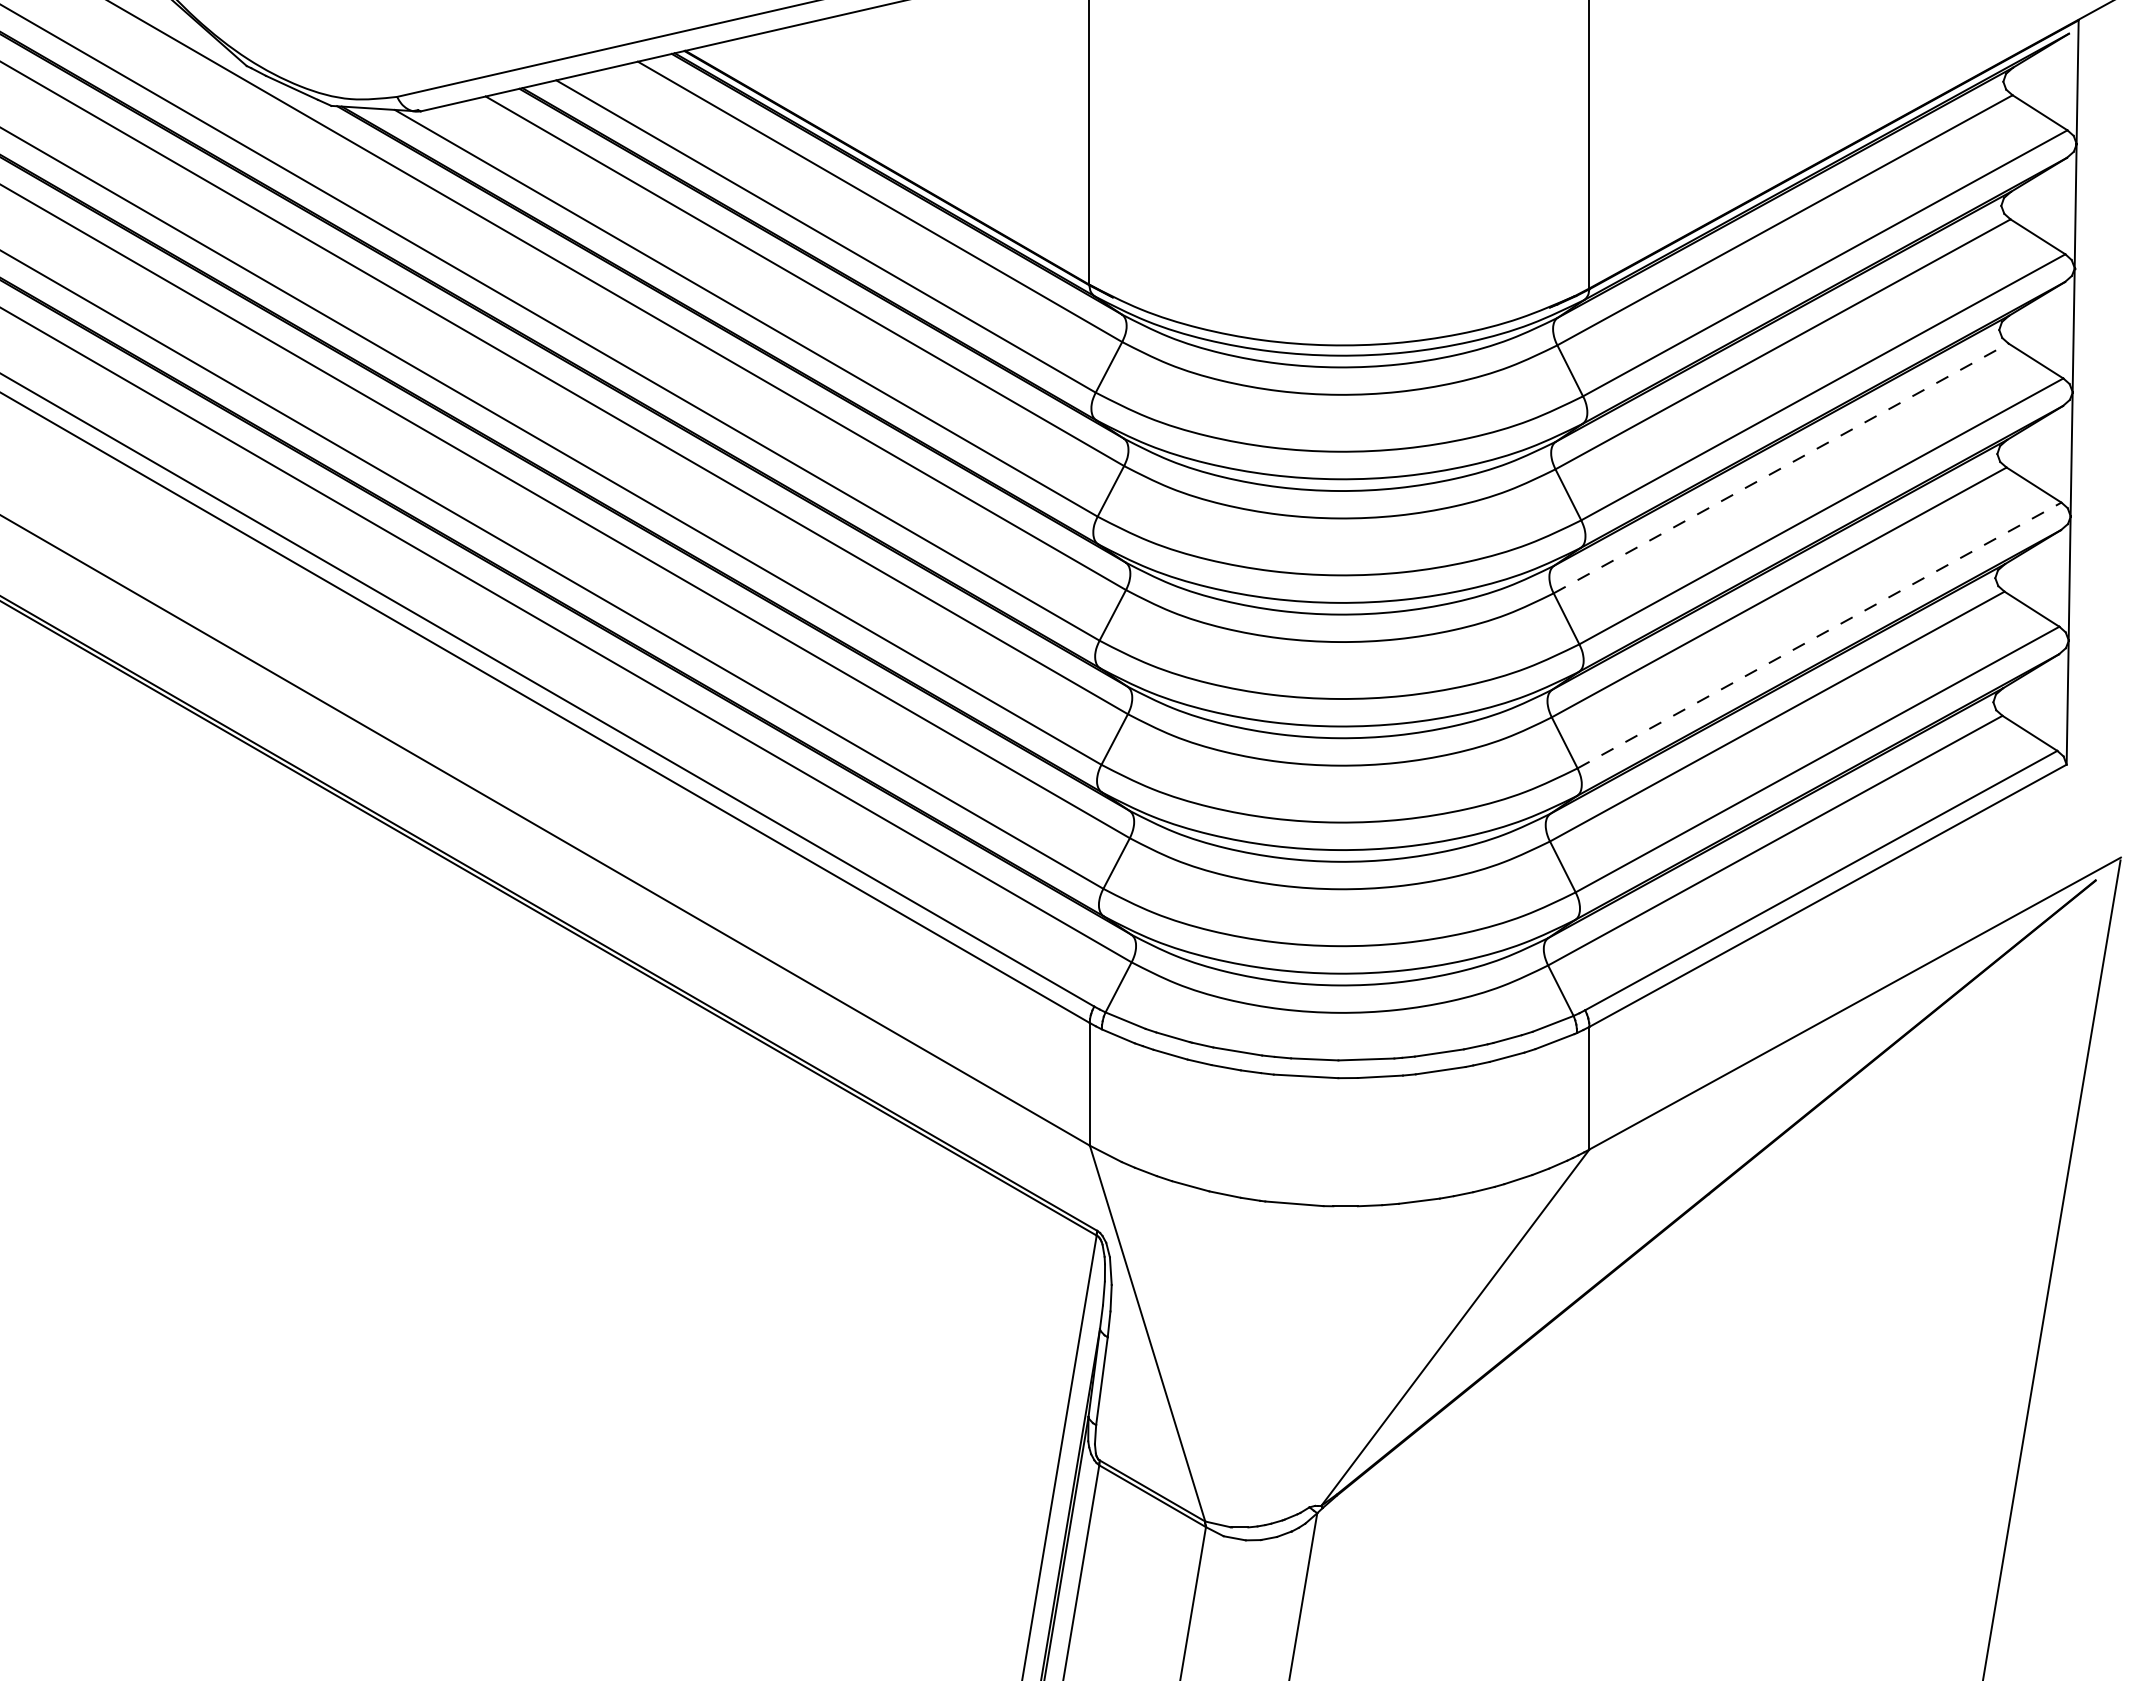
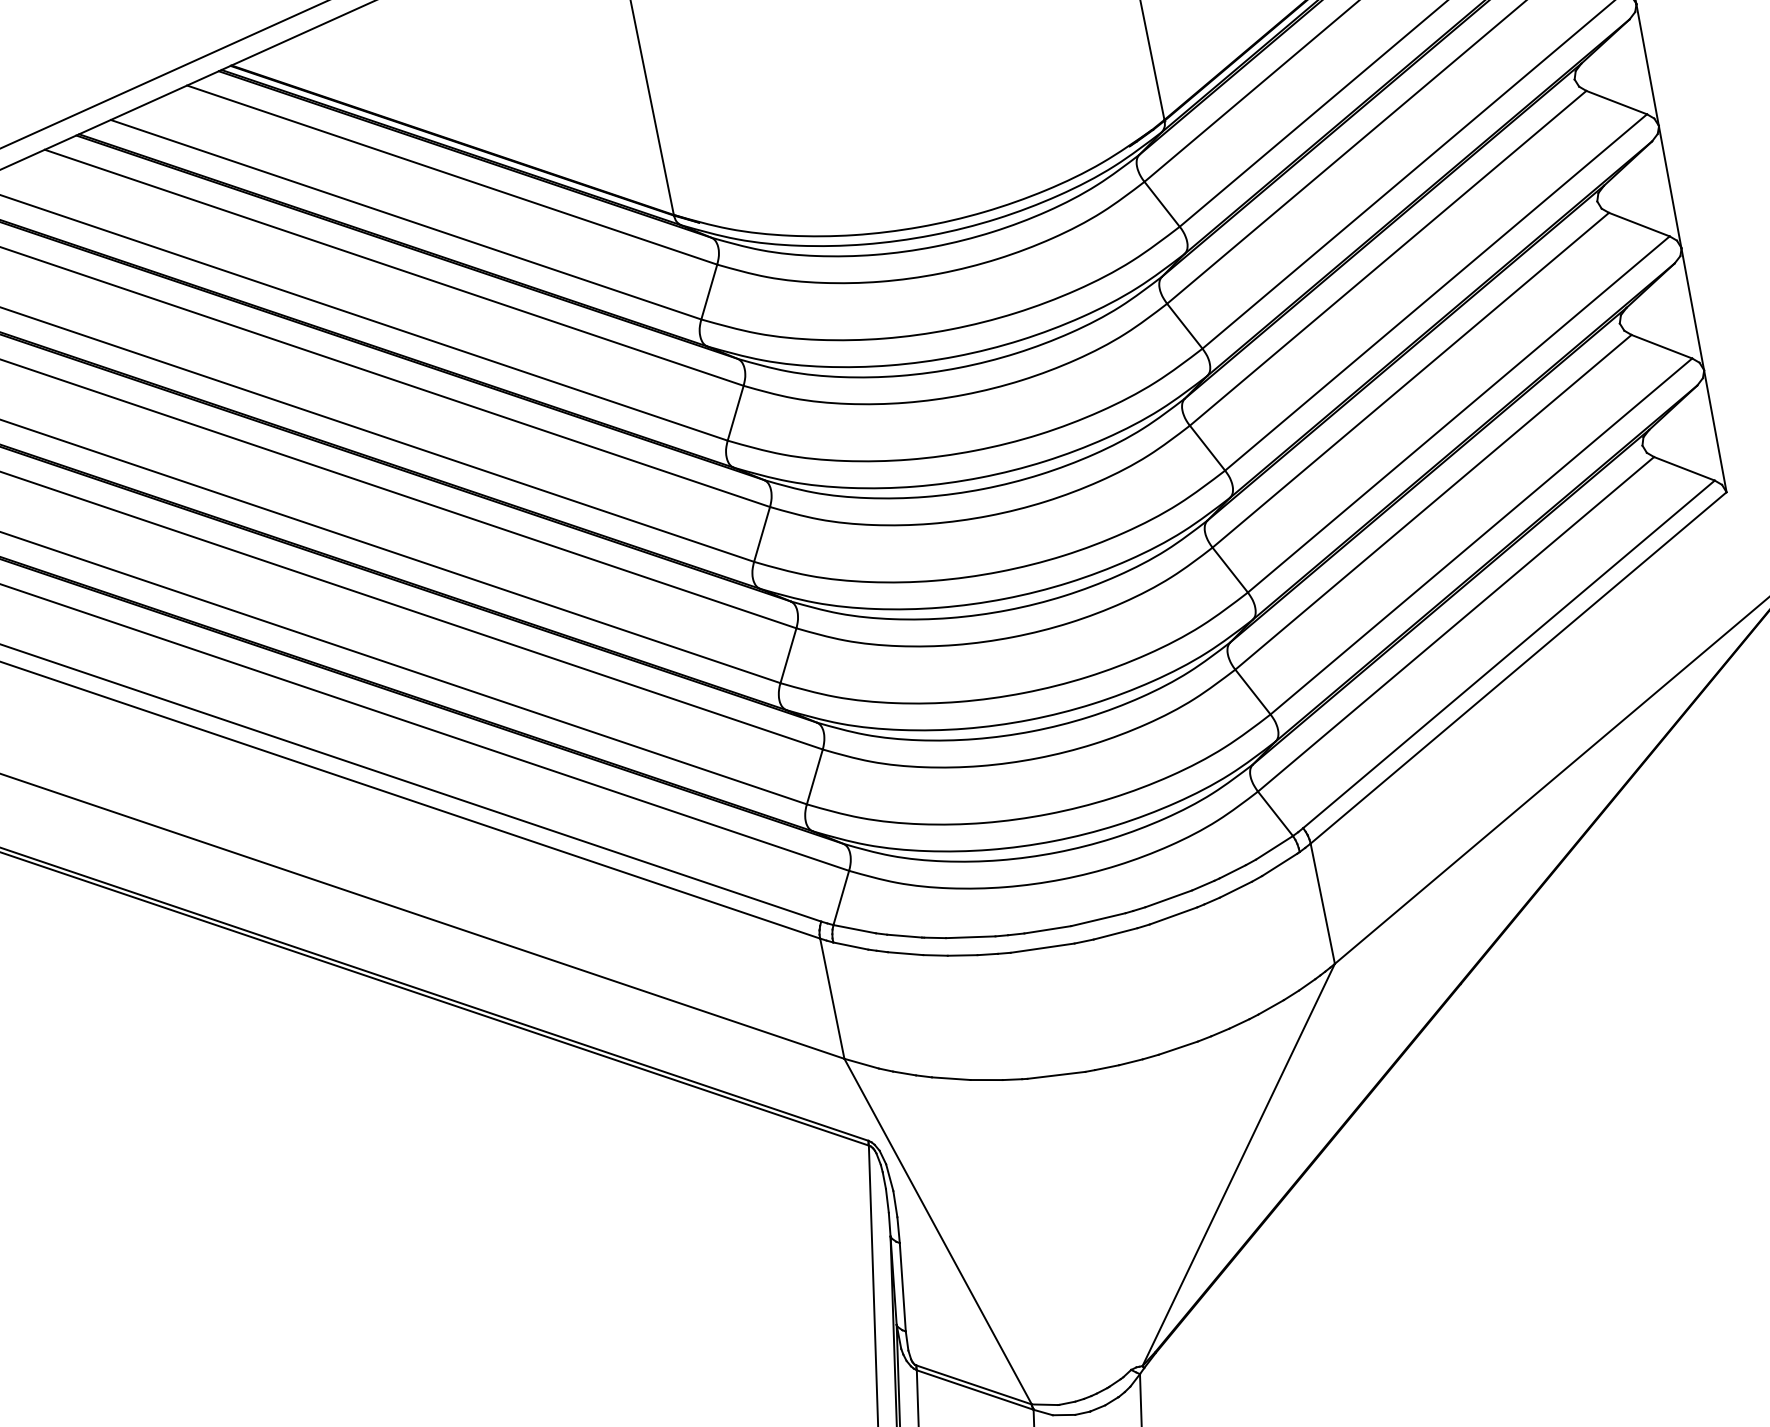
line: (1781, 468) -> (1388, 258), dashed -> solid
line: (1819, 635) -> (1458, 414), dashed -> solid

